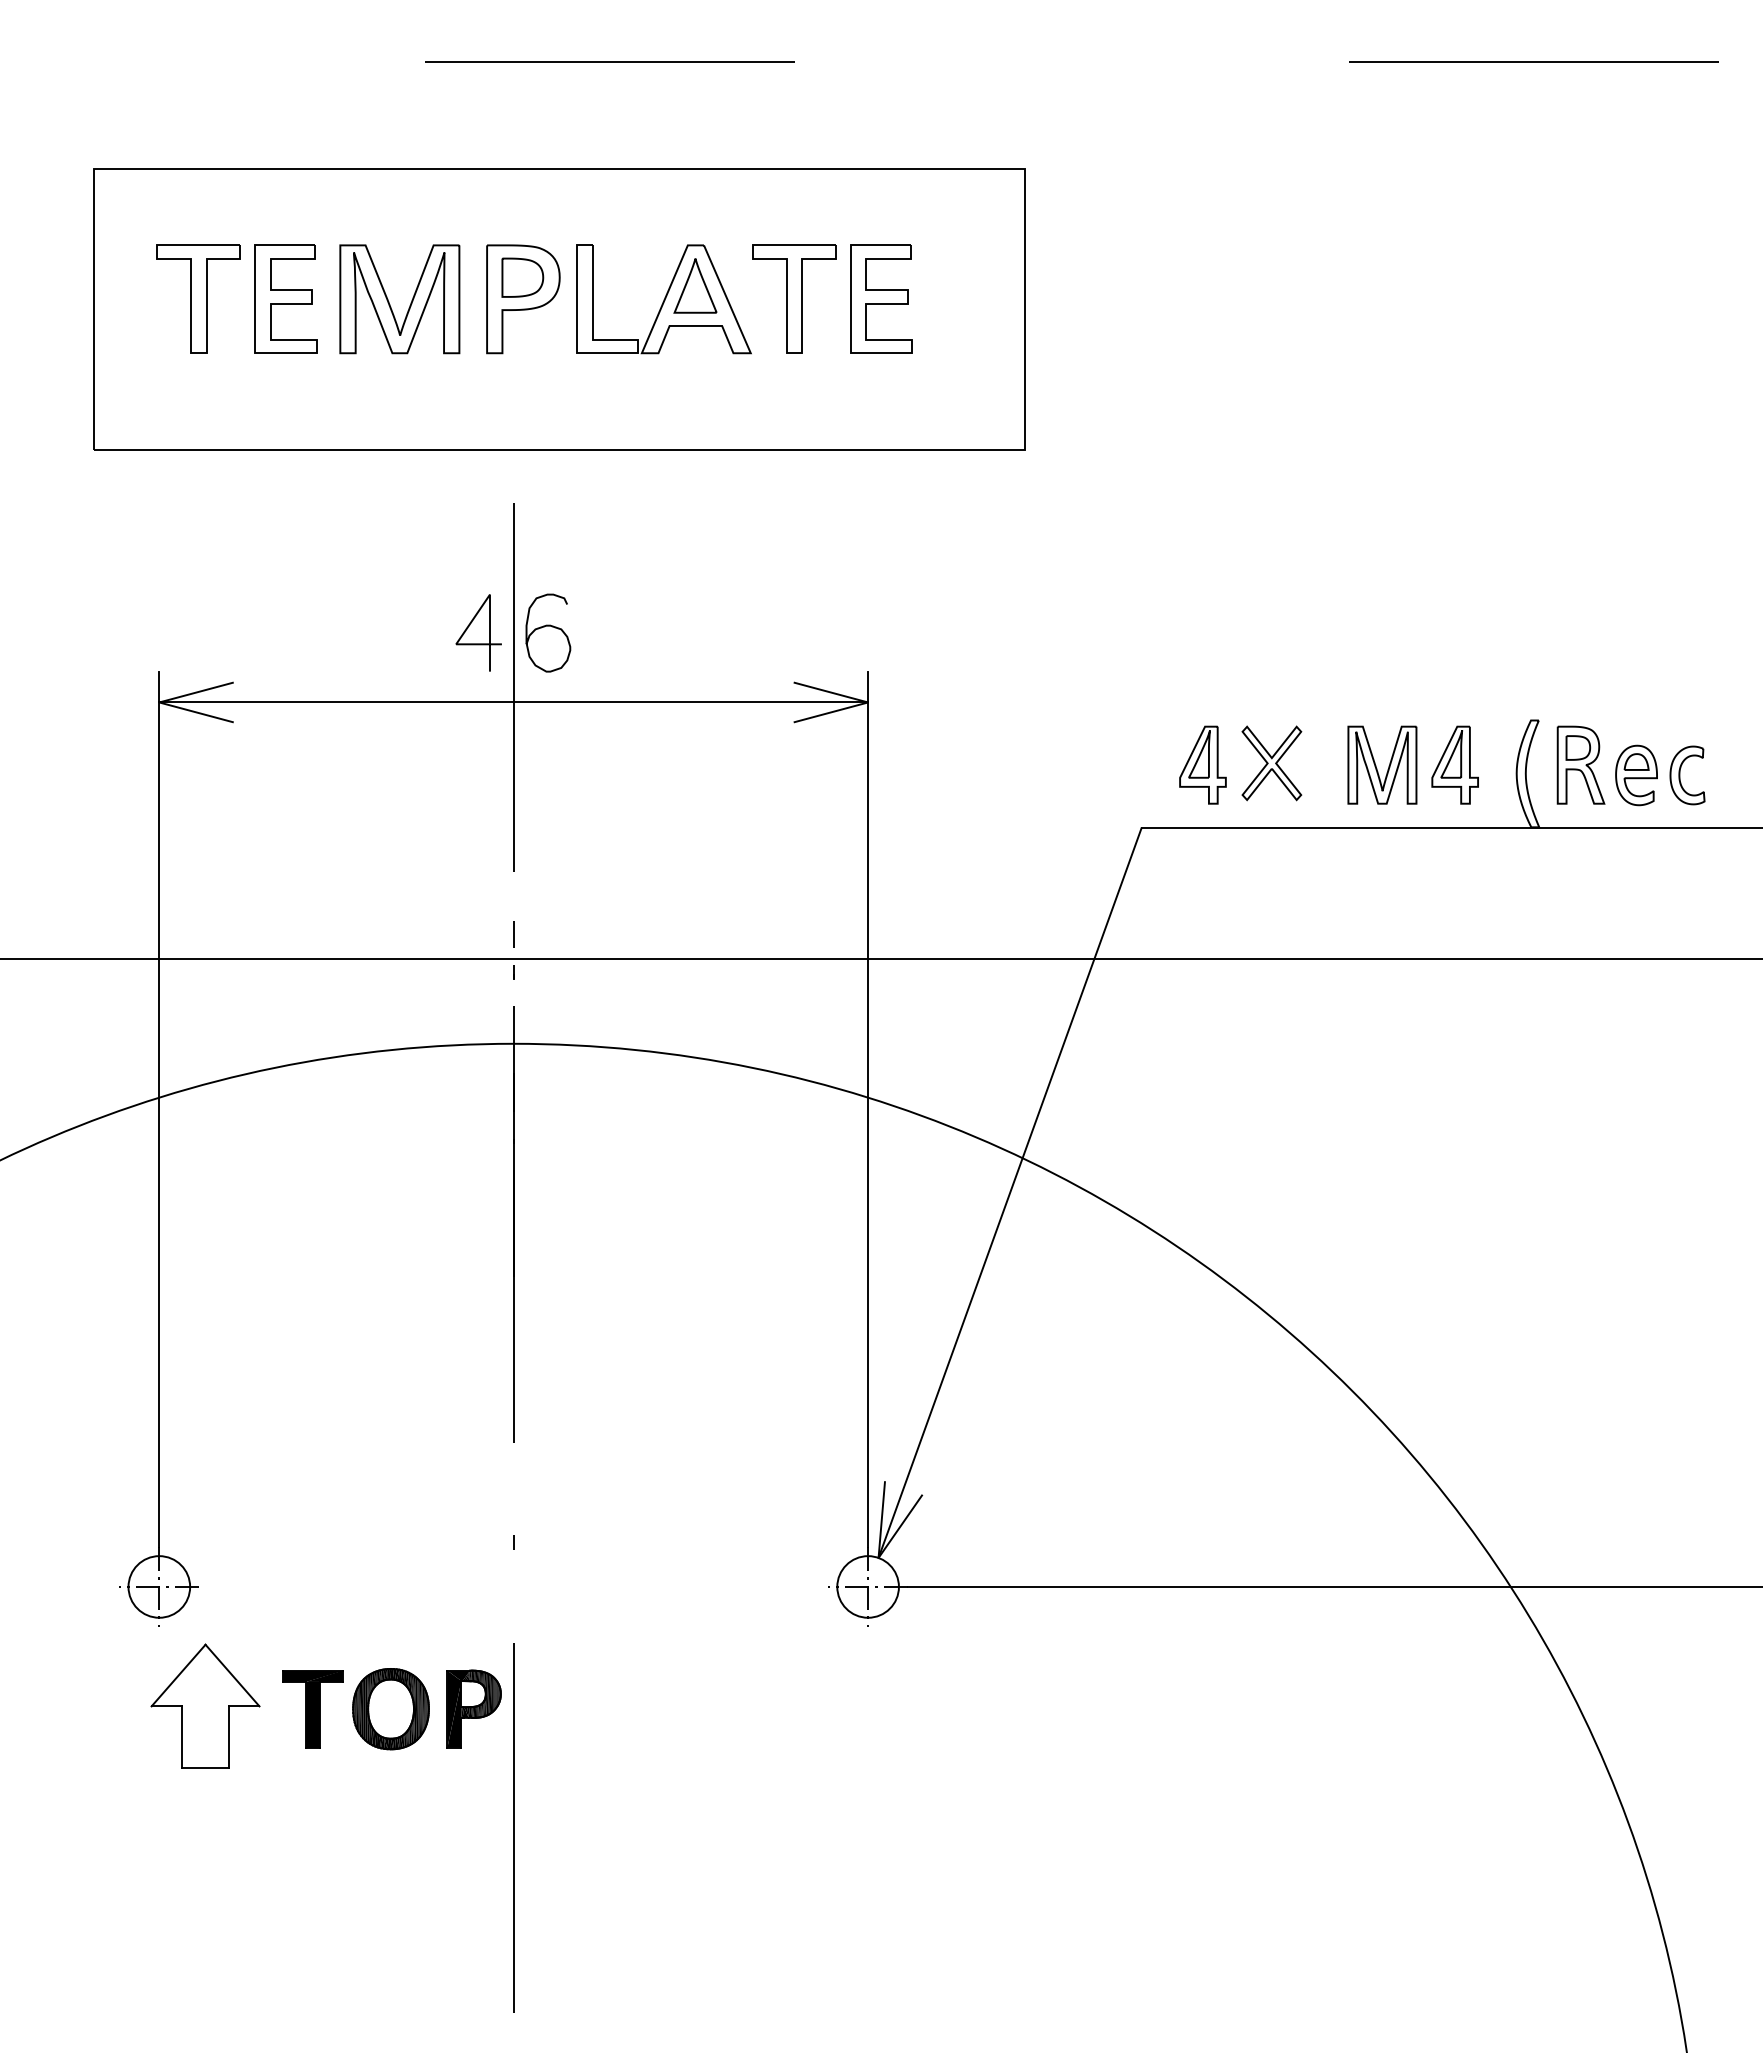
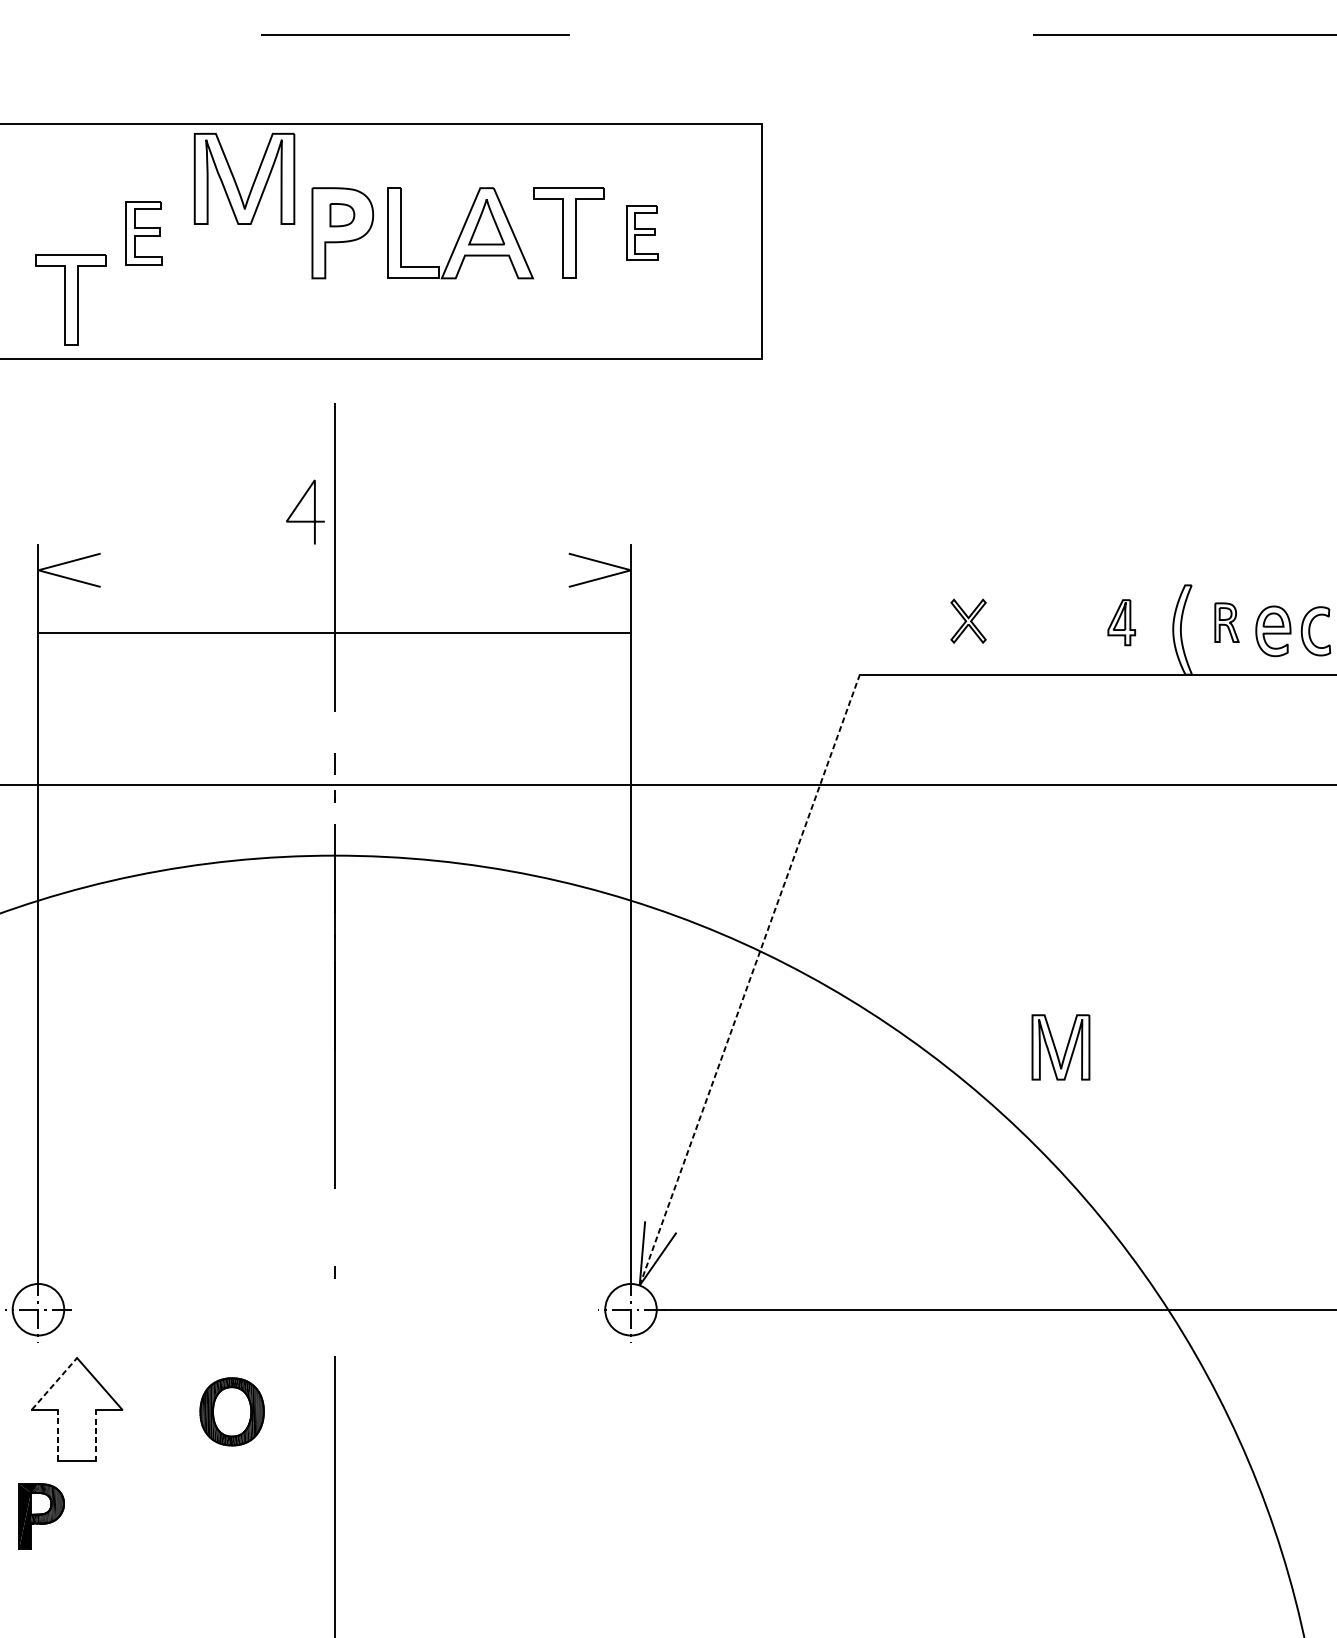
part: (522, 277) -> (342, 215), size x0.7
part: (198, 298) -> (71, 299), moved
part: (285, 298) -> (143, 232), size x0.7
part: (881, 298) -> (642, 232), size x0.6
part: (389, 301) -> (235, 180), moved
curve: (548, 626) -> (363, 506), removed
line: (513, 702) -> (334, 633), moved
part: (1271, 763) -> (968, 621), size x0.7
part: (1202, 764) -> (910, 622), removed
part: (1454, 764) -> (1121, 622), size x0.7
part: (1580, 764) -> (1226, 622), size x0.6
part: (1376, 765) -> (1056, 1047), moved
line: (1010, 1193) -> (750, 980), solid -> dashed
line: (178, 1675) -> (54, 1383), solid -> dashed
part: (473, 1708) -> (41, 1515), moved
part: (312, 1709) -> (166, 1412), removed
line: (182, 1737) -> (57, 1435), solid -> dashed
line: (228, 1737) -> (96, 1435), solid -> dashed

